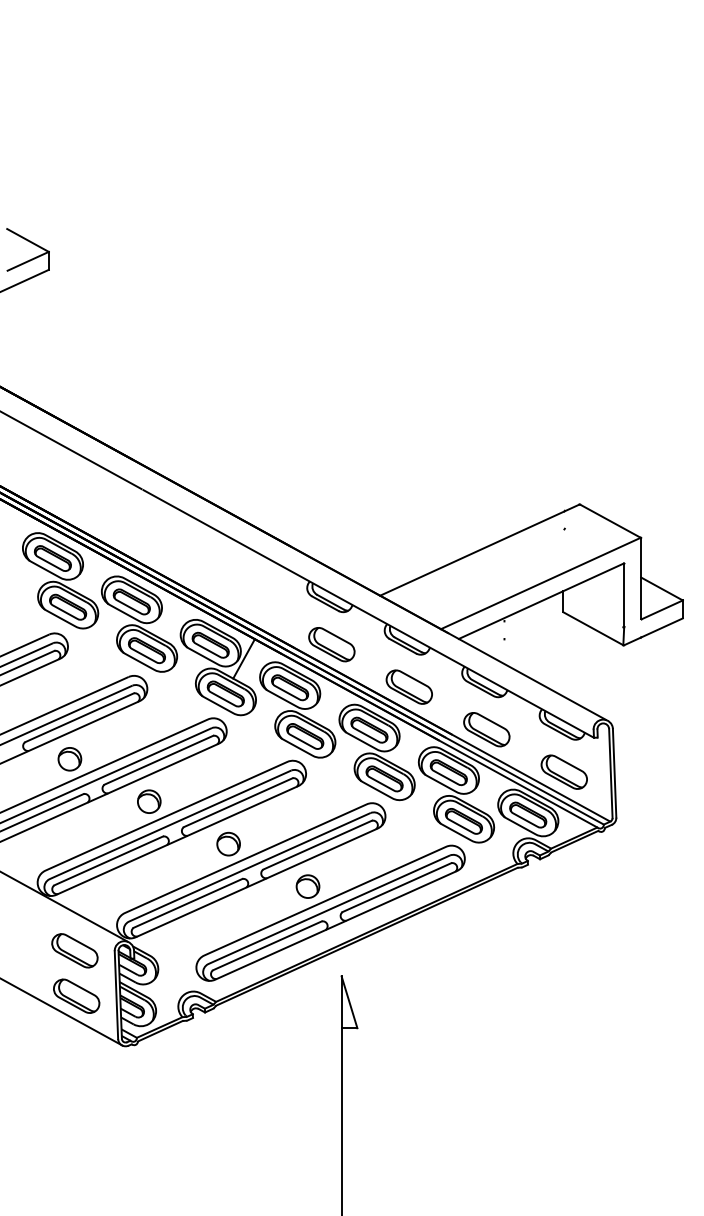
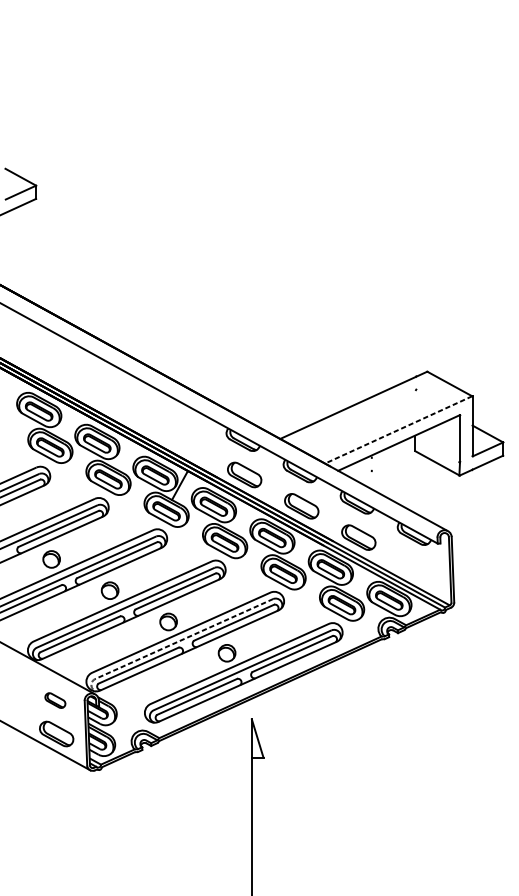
line: (540, 583) -> (398, 429), solid -> dashed
part: (563, 771) -> (415, 568), removed
line: (235, 873) -> (173, 643), solid -> dashed
part: (74, 950) -> (55, 700), size x0.6

